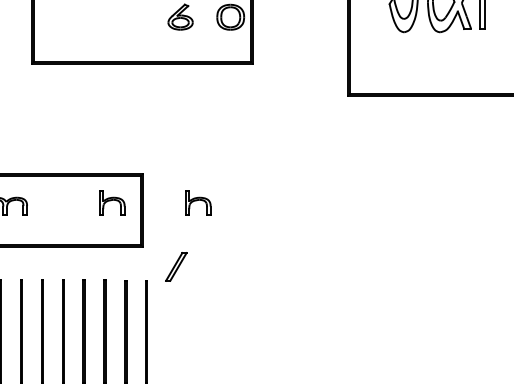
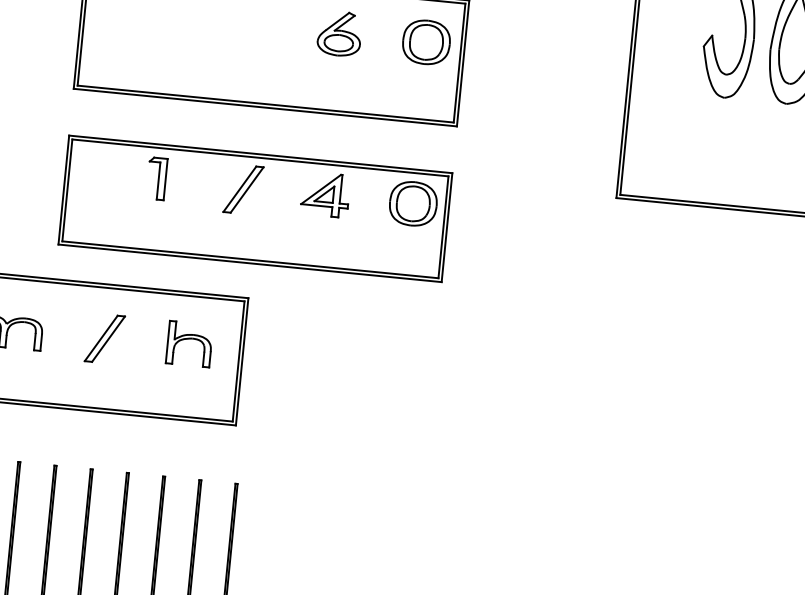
part: (142, 122) -> (255, 209), added
part: (198, 202) -> (339, 357), removed
part: (176, 266) -> (105, 338), moved

